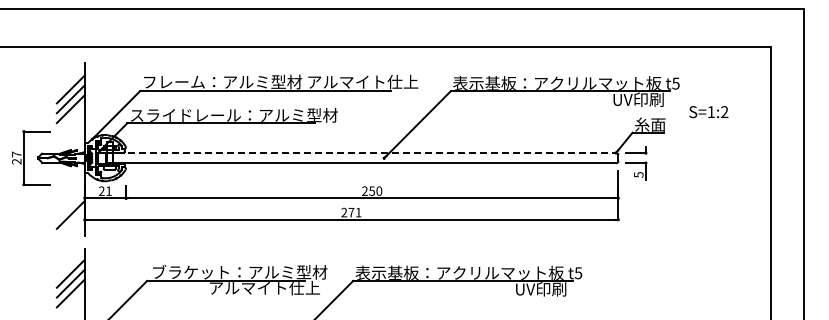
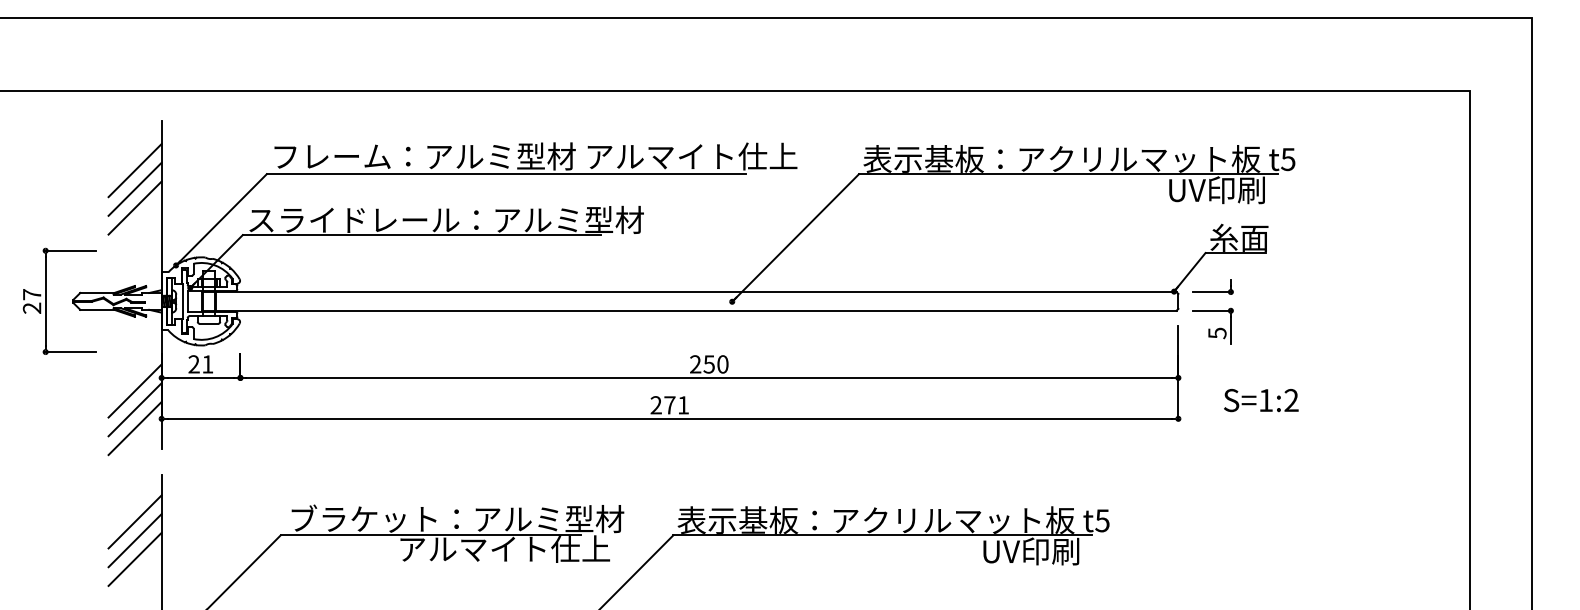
text: (708, 112) -> (1260, 401), moved
line: (361, 153) -> (689, 292), dashed -> solid
line: (70, 205) -> (134, 391), added
line: (70, 224) -> (134, 427), added

